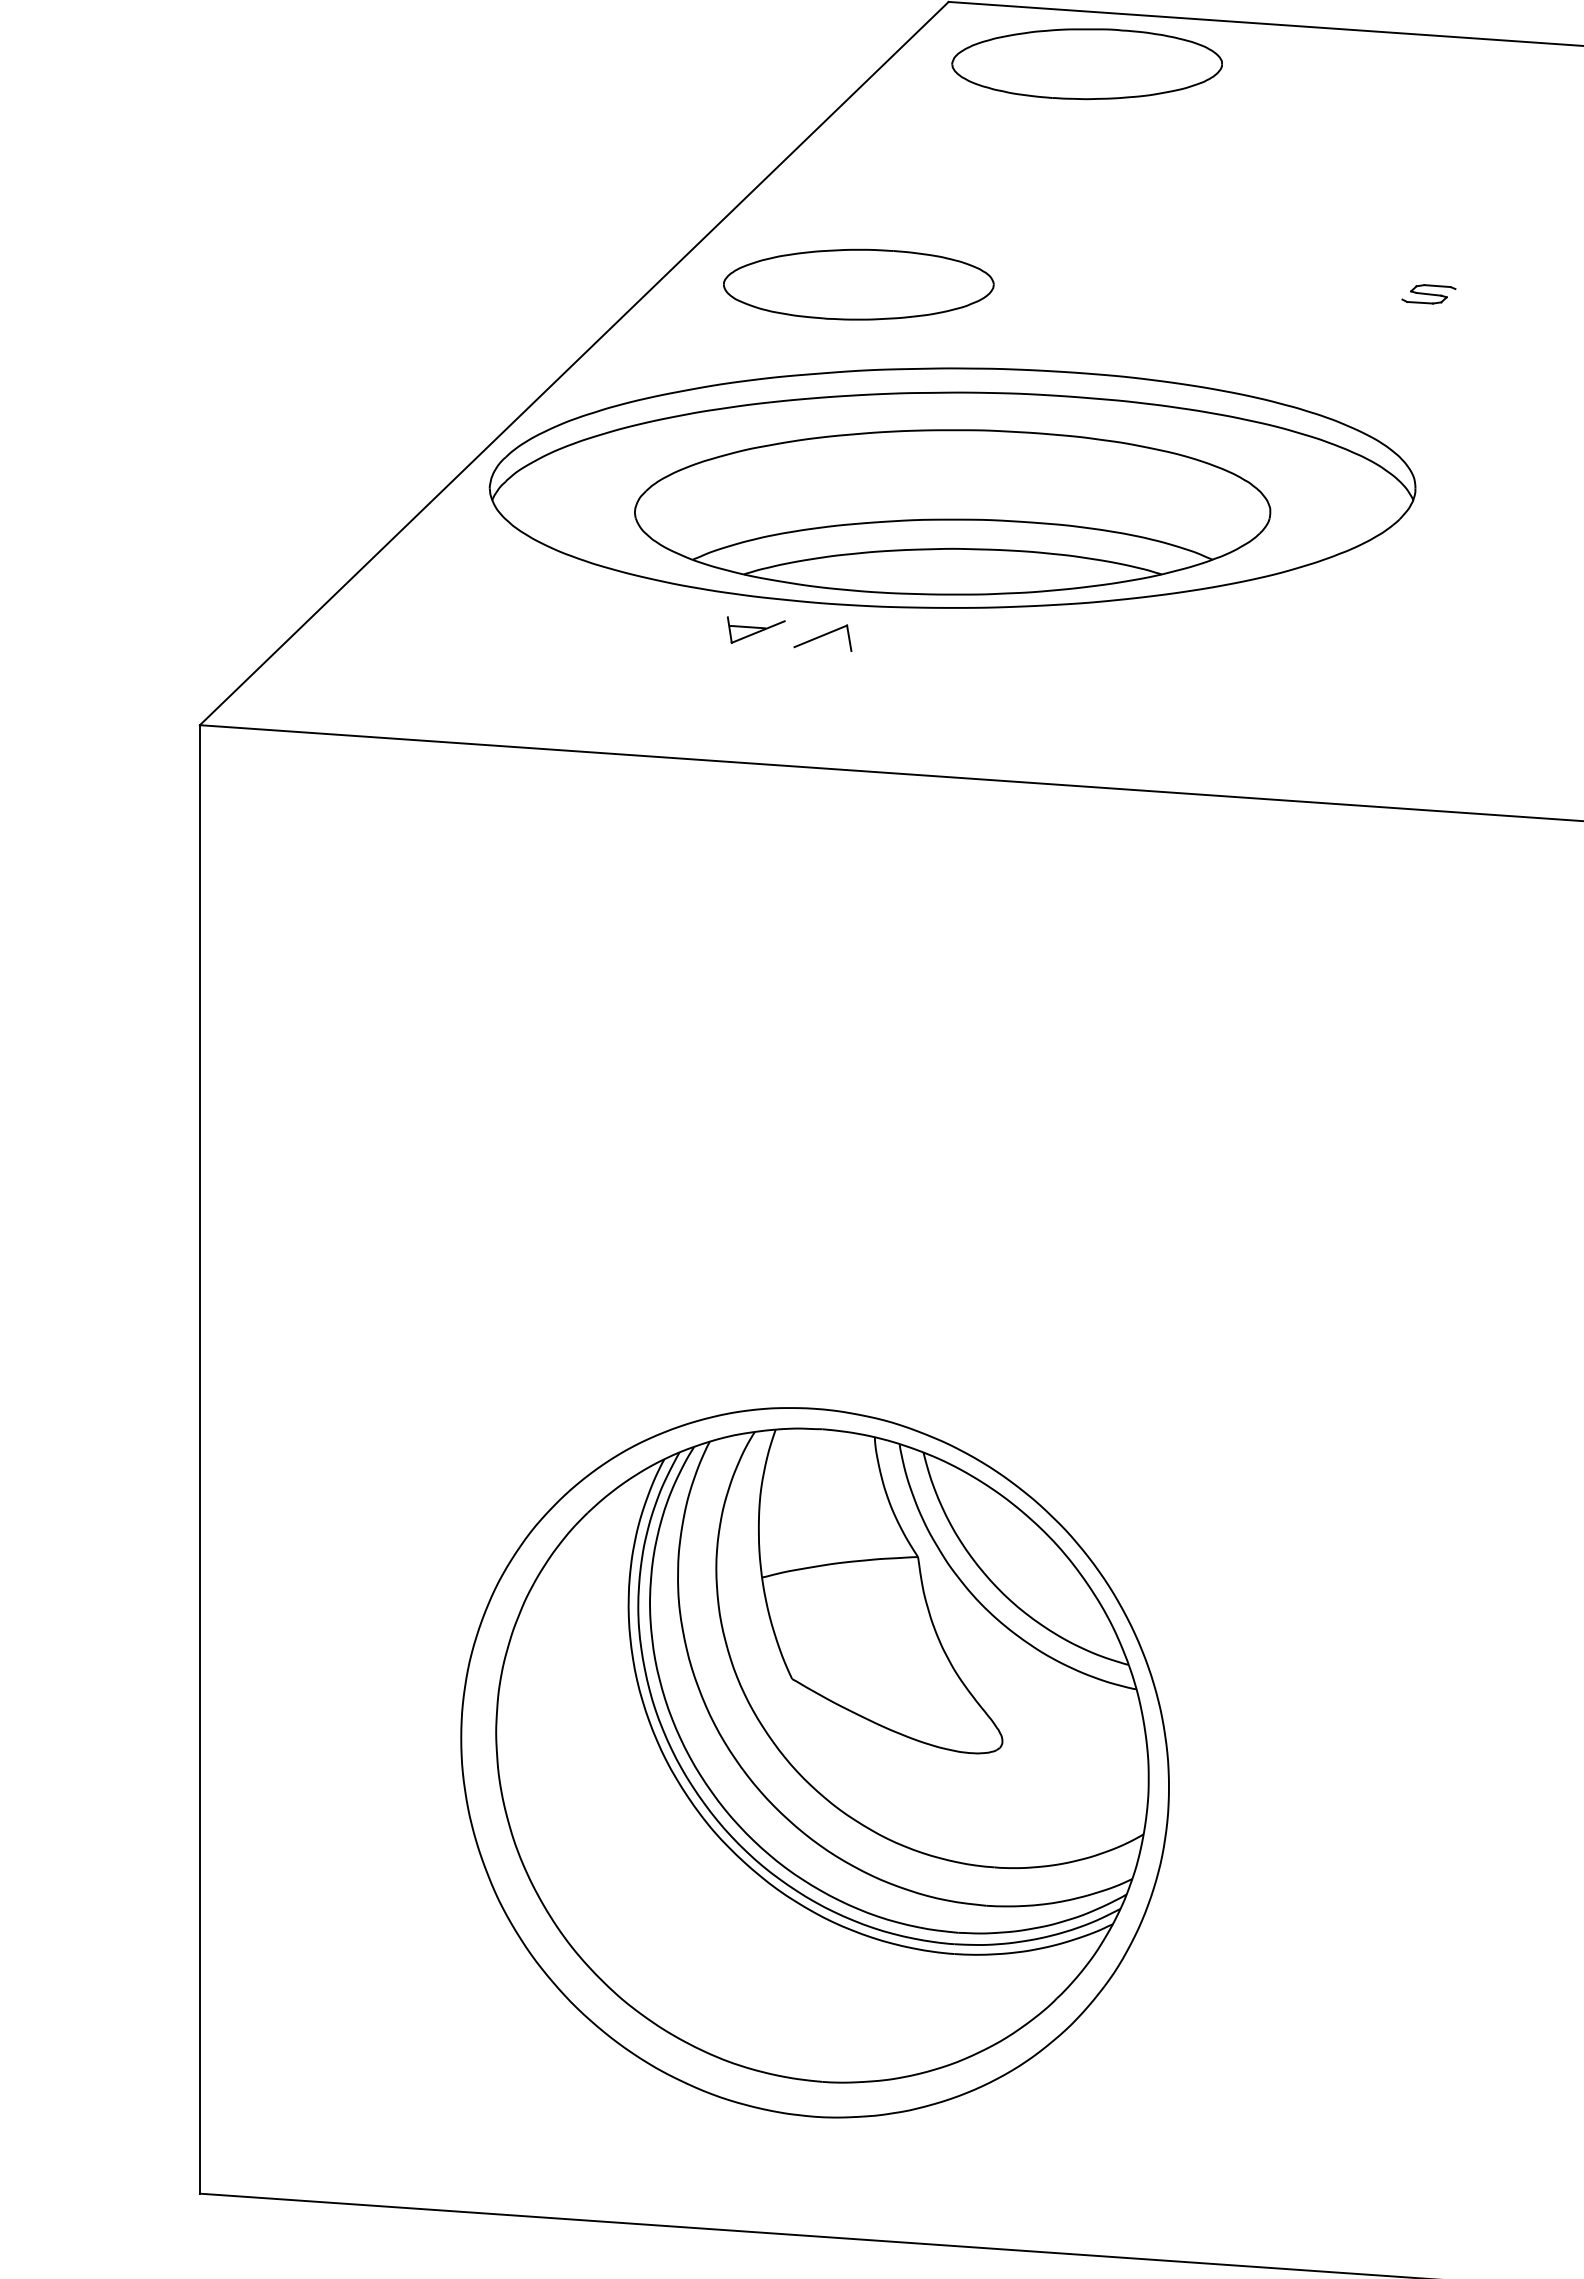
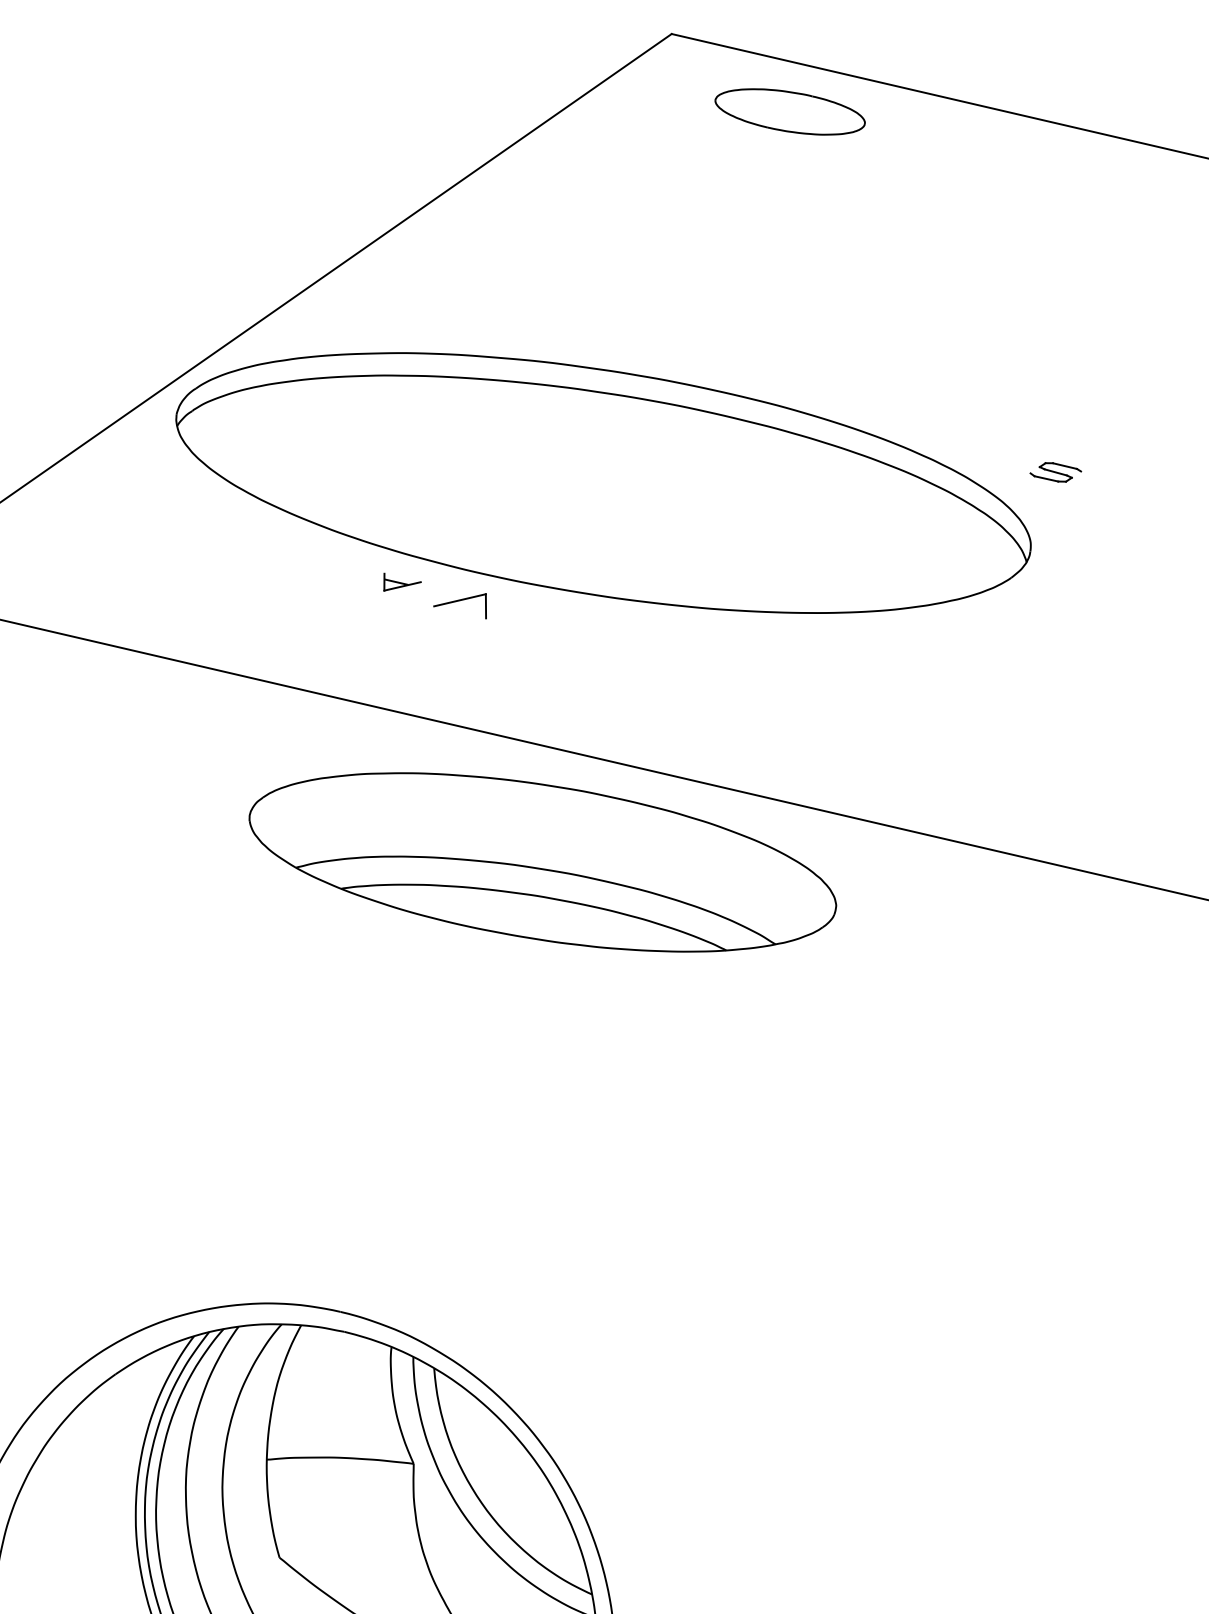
part: (1086, 64) -> (789, 112), size x0.6
part: (858, 284) -> (546, 281), removed
part: (1428, 294) -> (1055, 472), moved
part: (952, 512) -> (542, 862), moved
part: (756, 629) -> (401, 584), size x0.7

